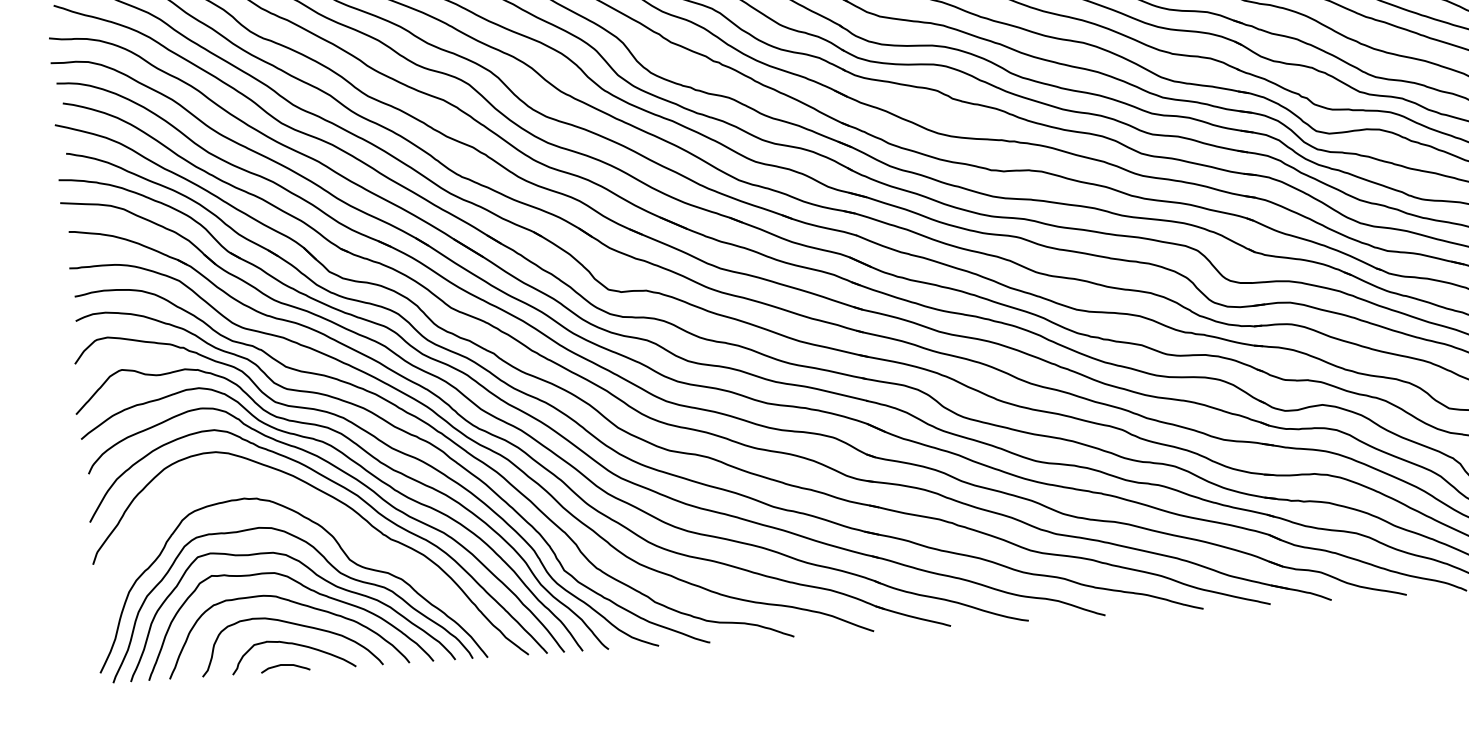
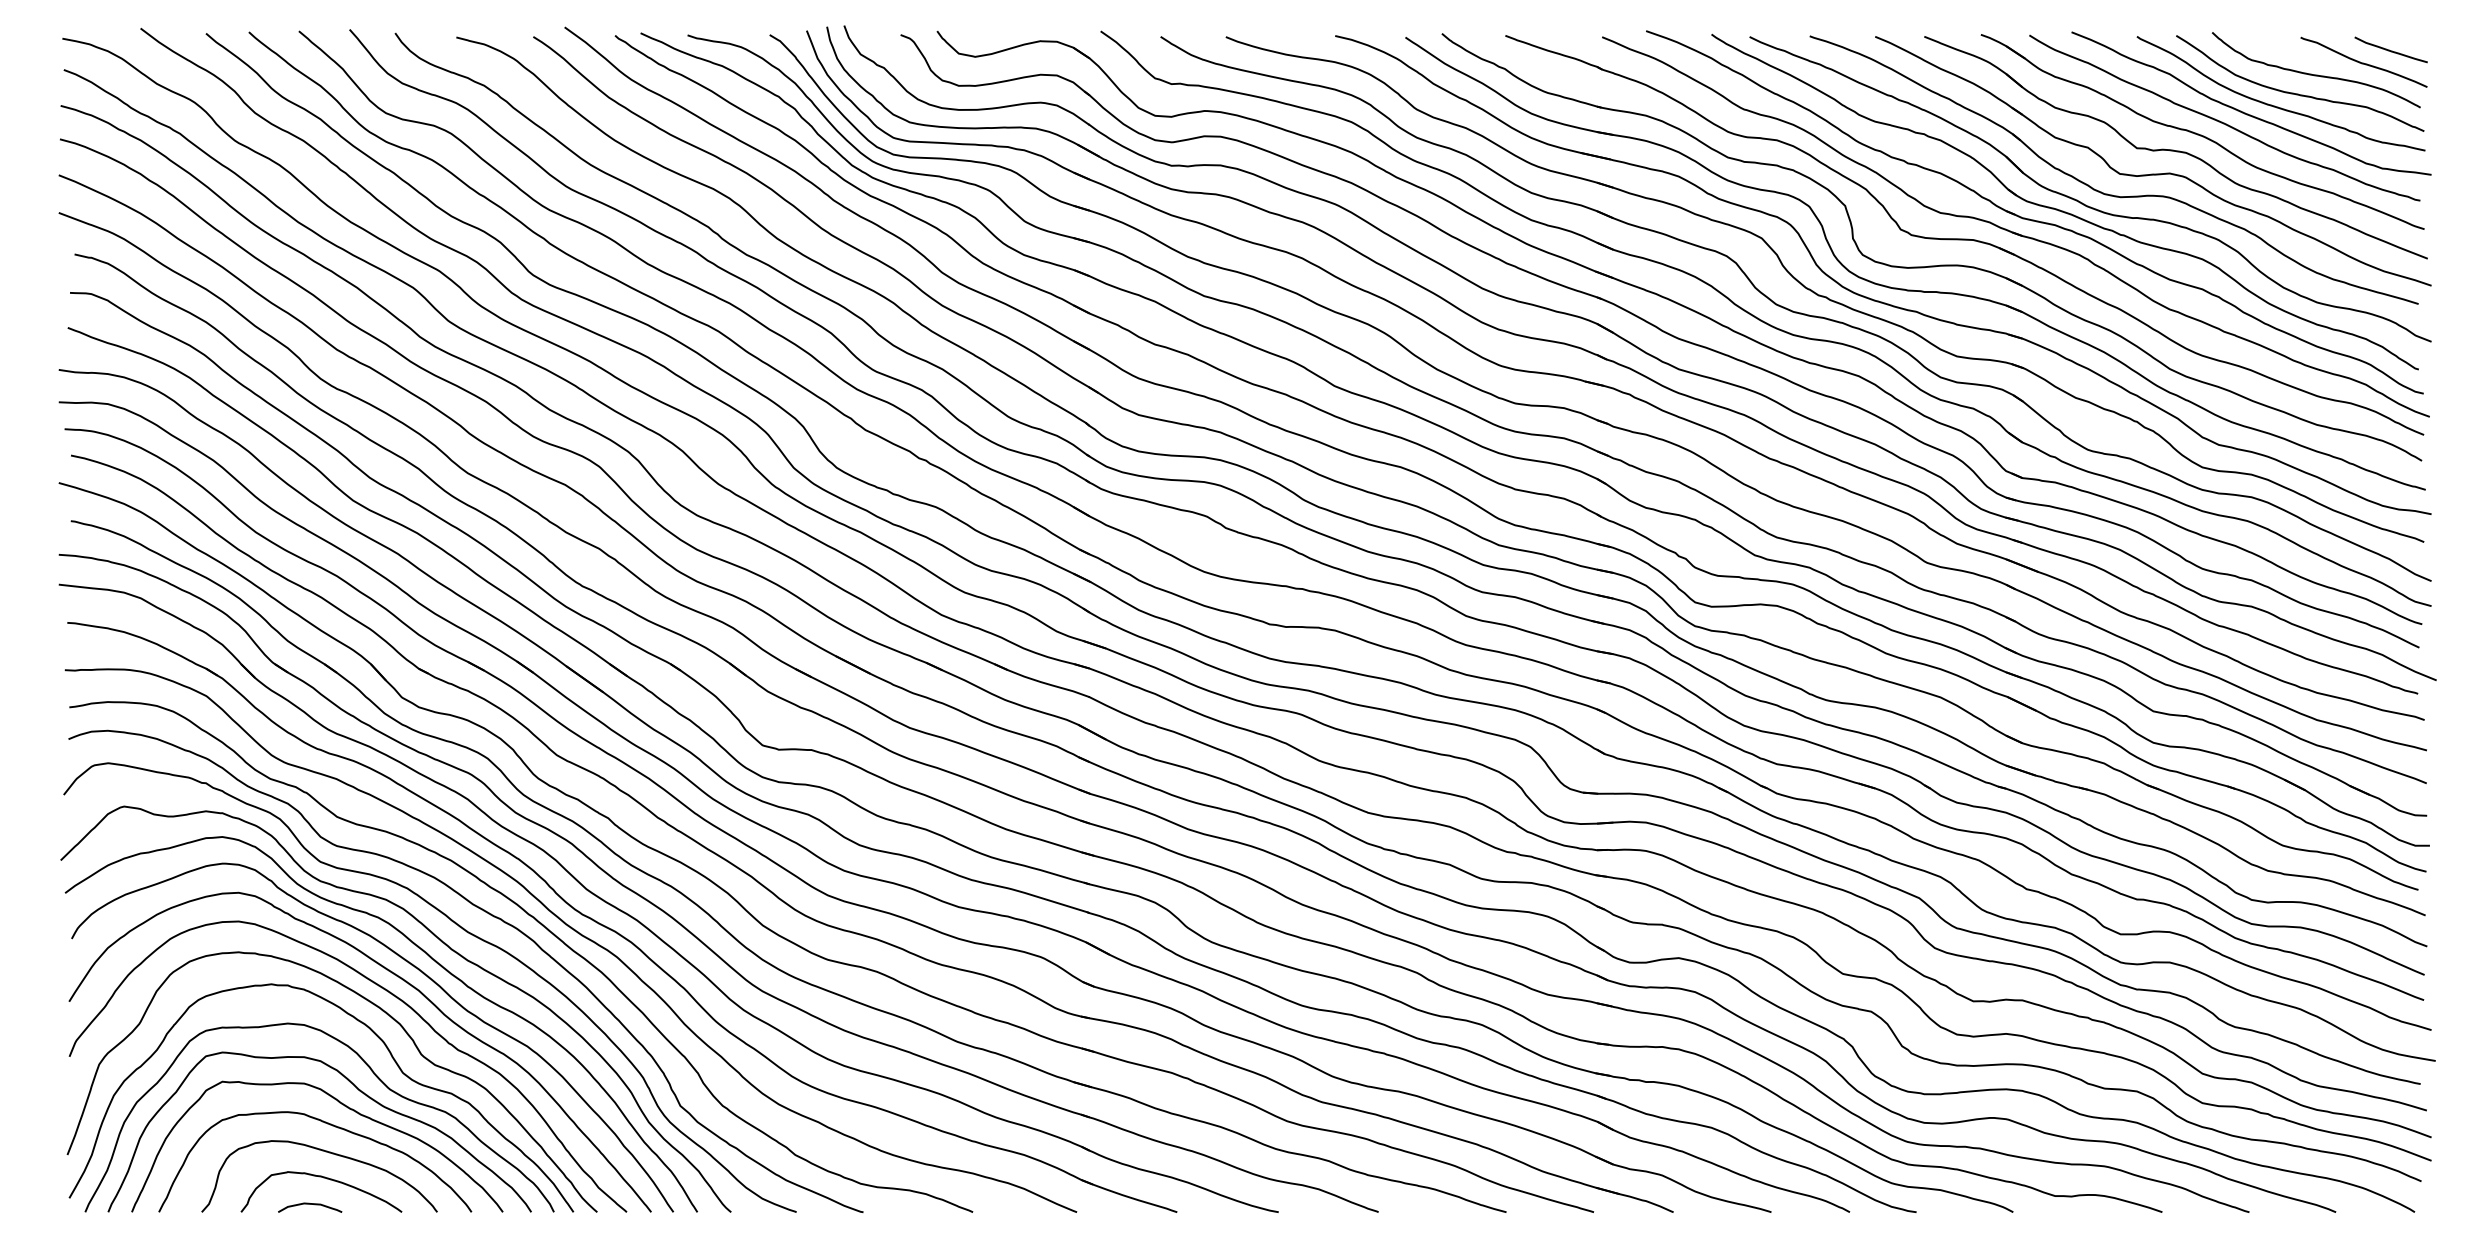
curve: (334, 516) -> (387, 1015), added

